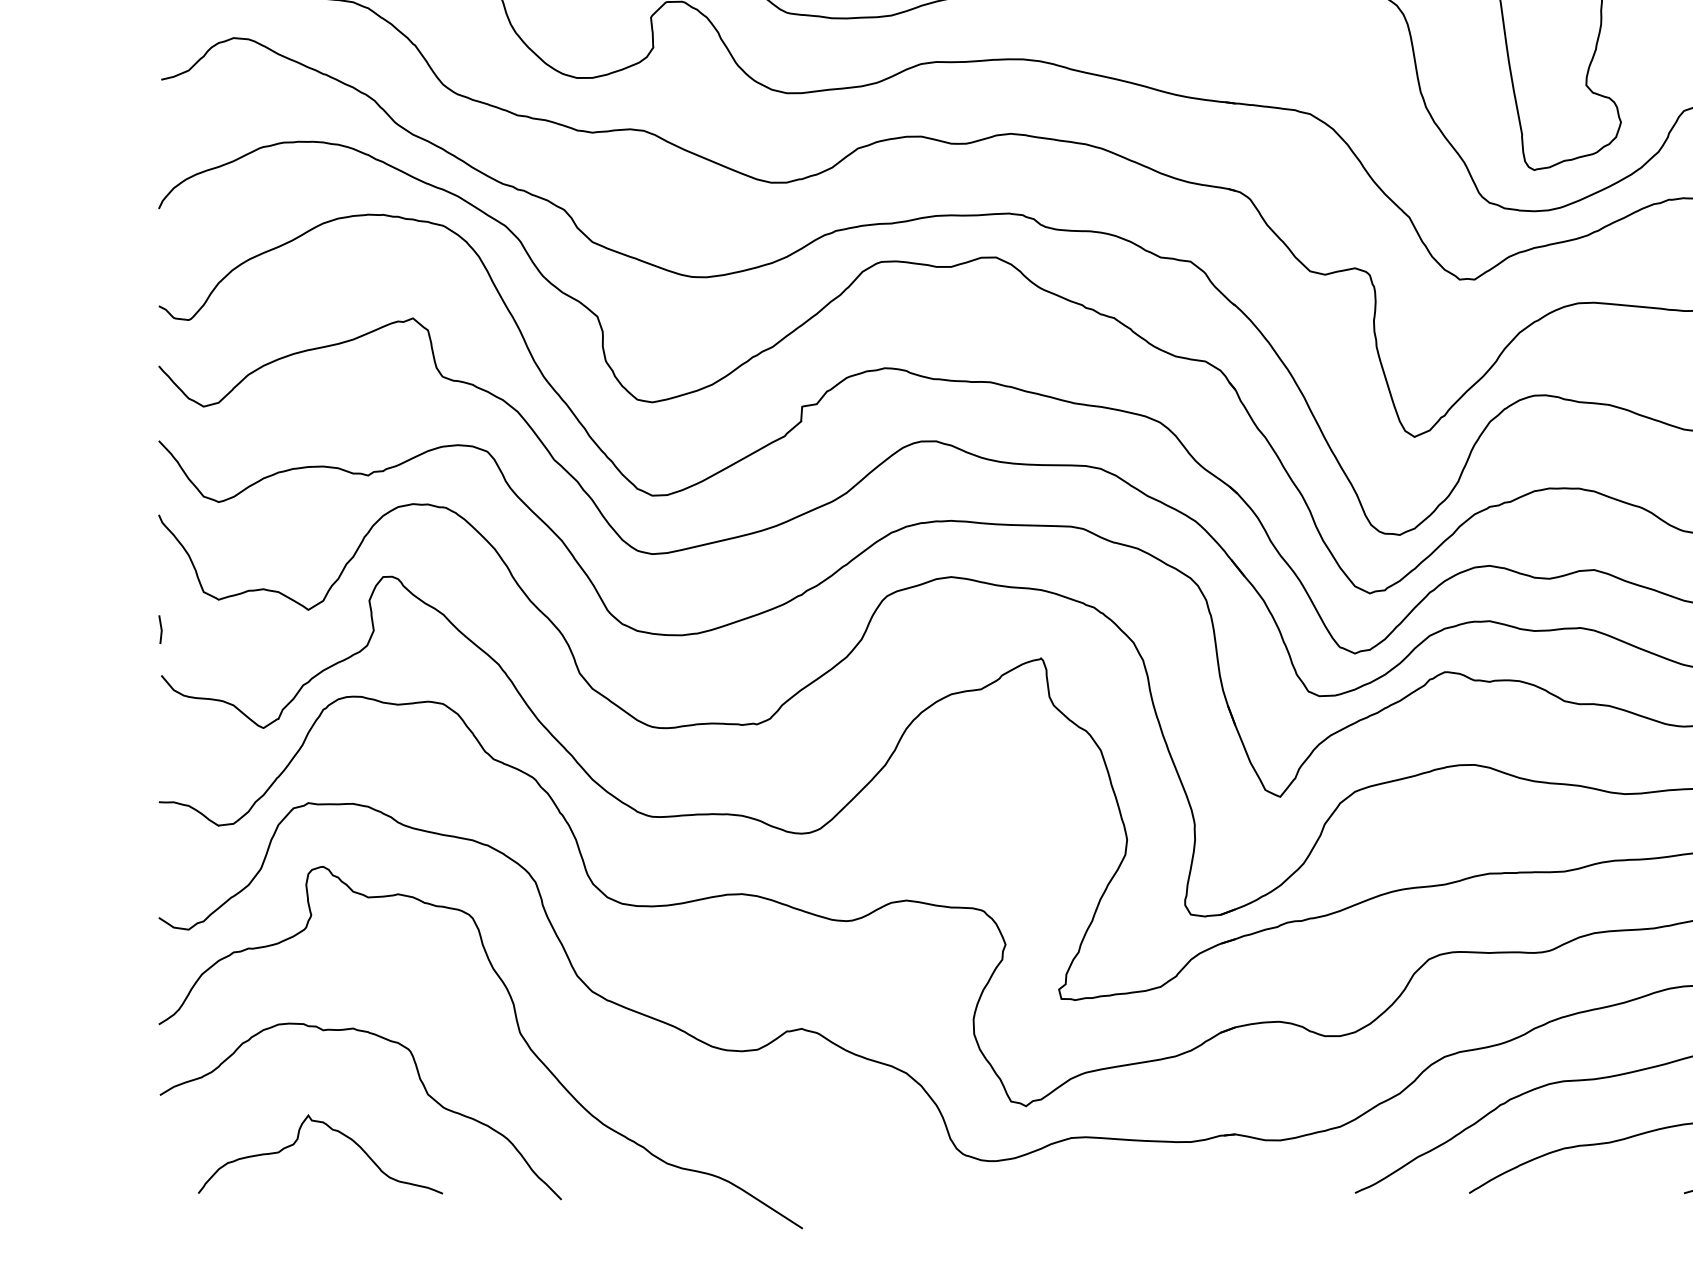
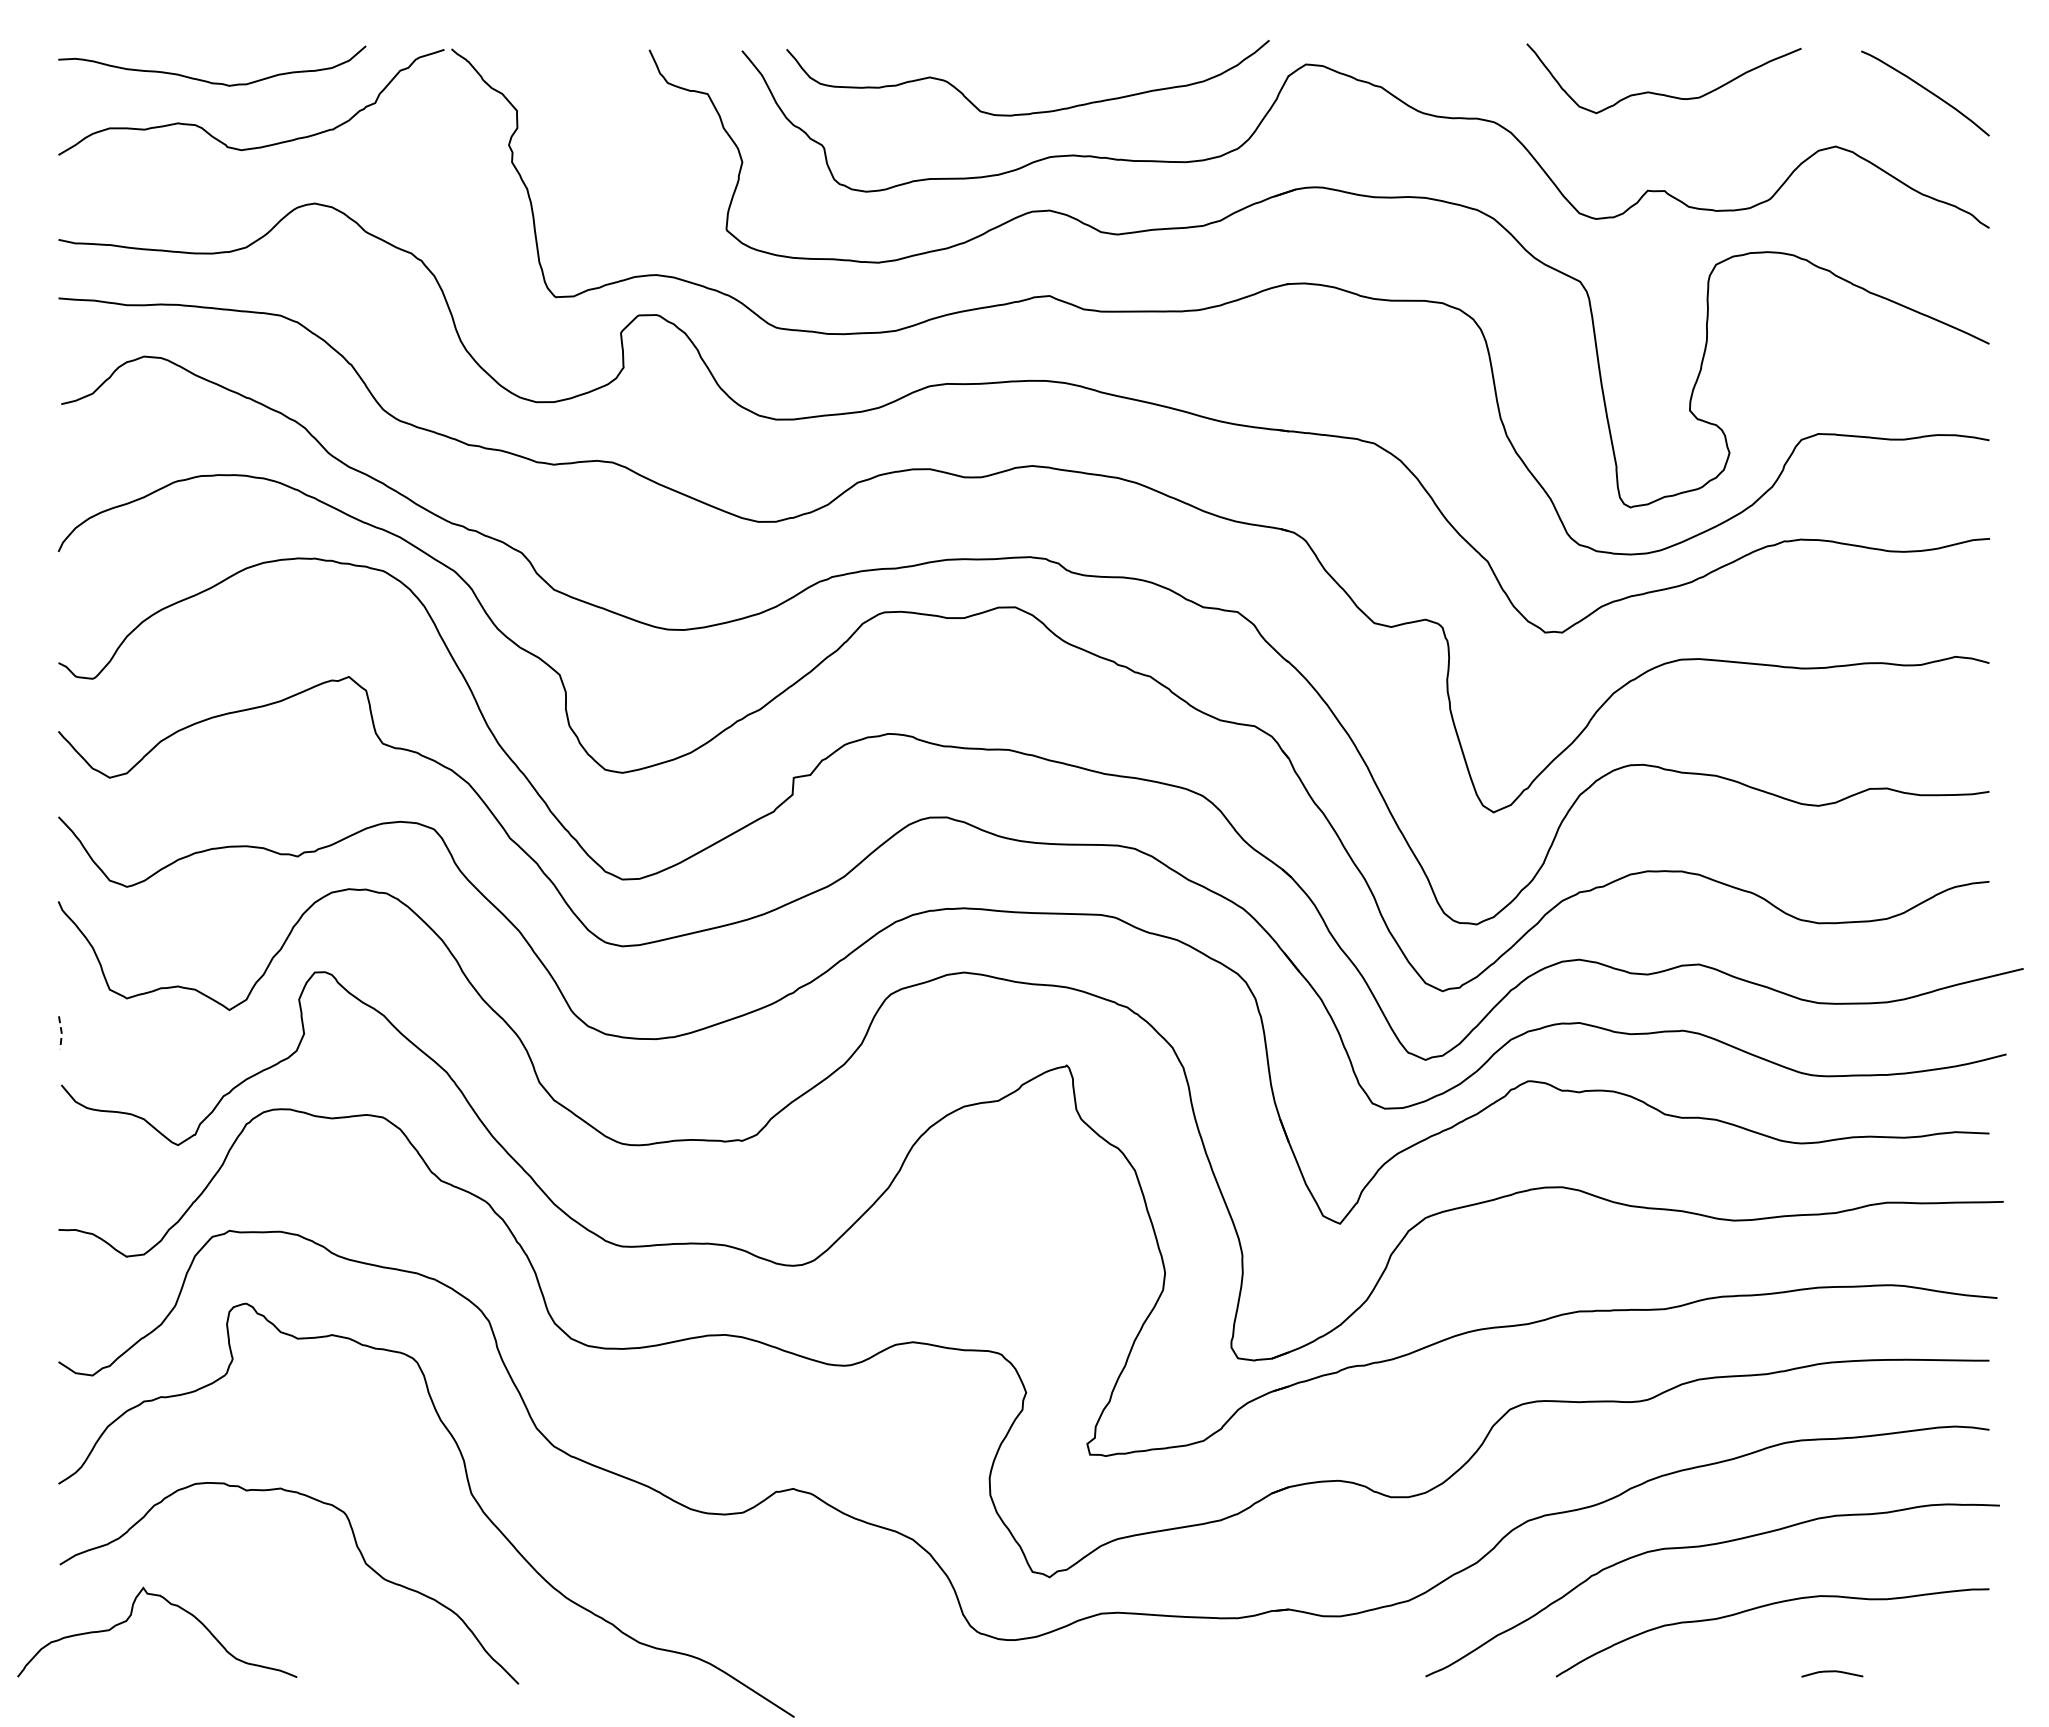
line: (161, 630) -> (61, 1033), solid -> dashed
curve: (332, 1130) -> (171, 1605), moved

